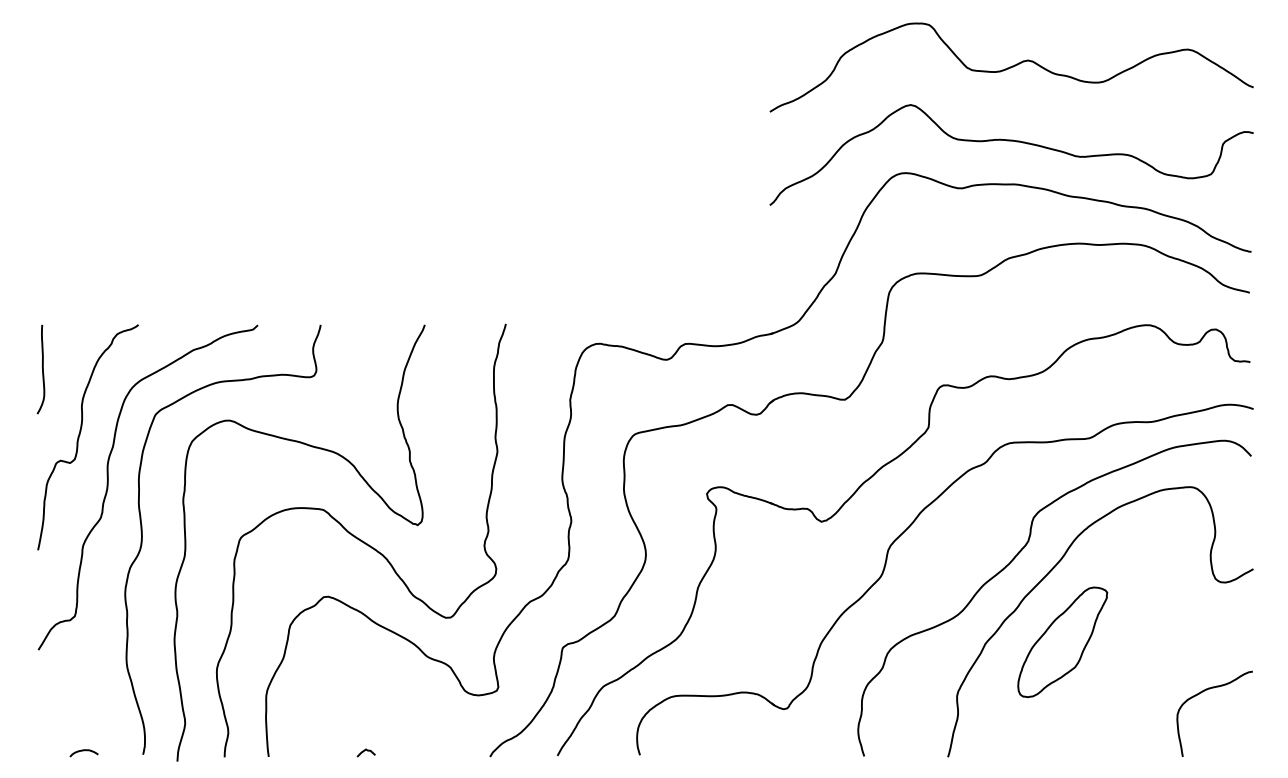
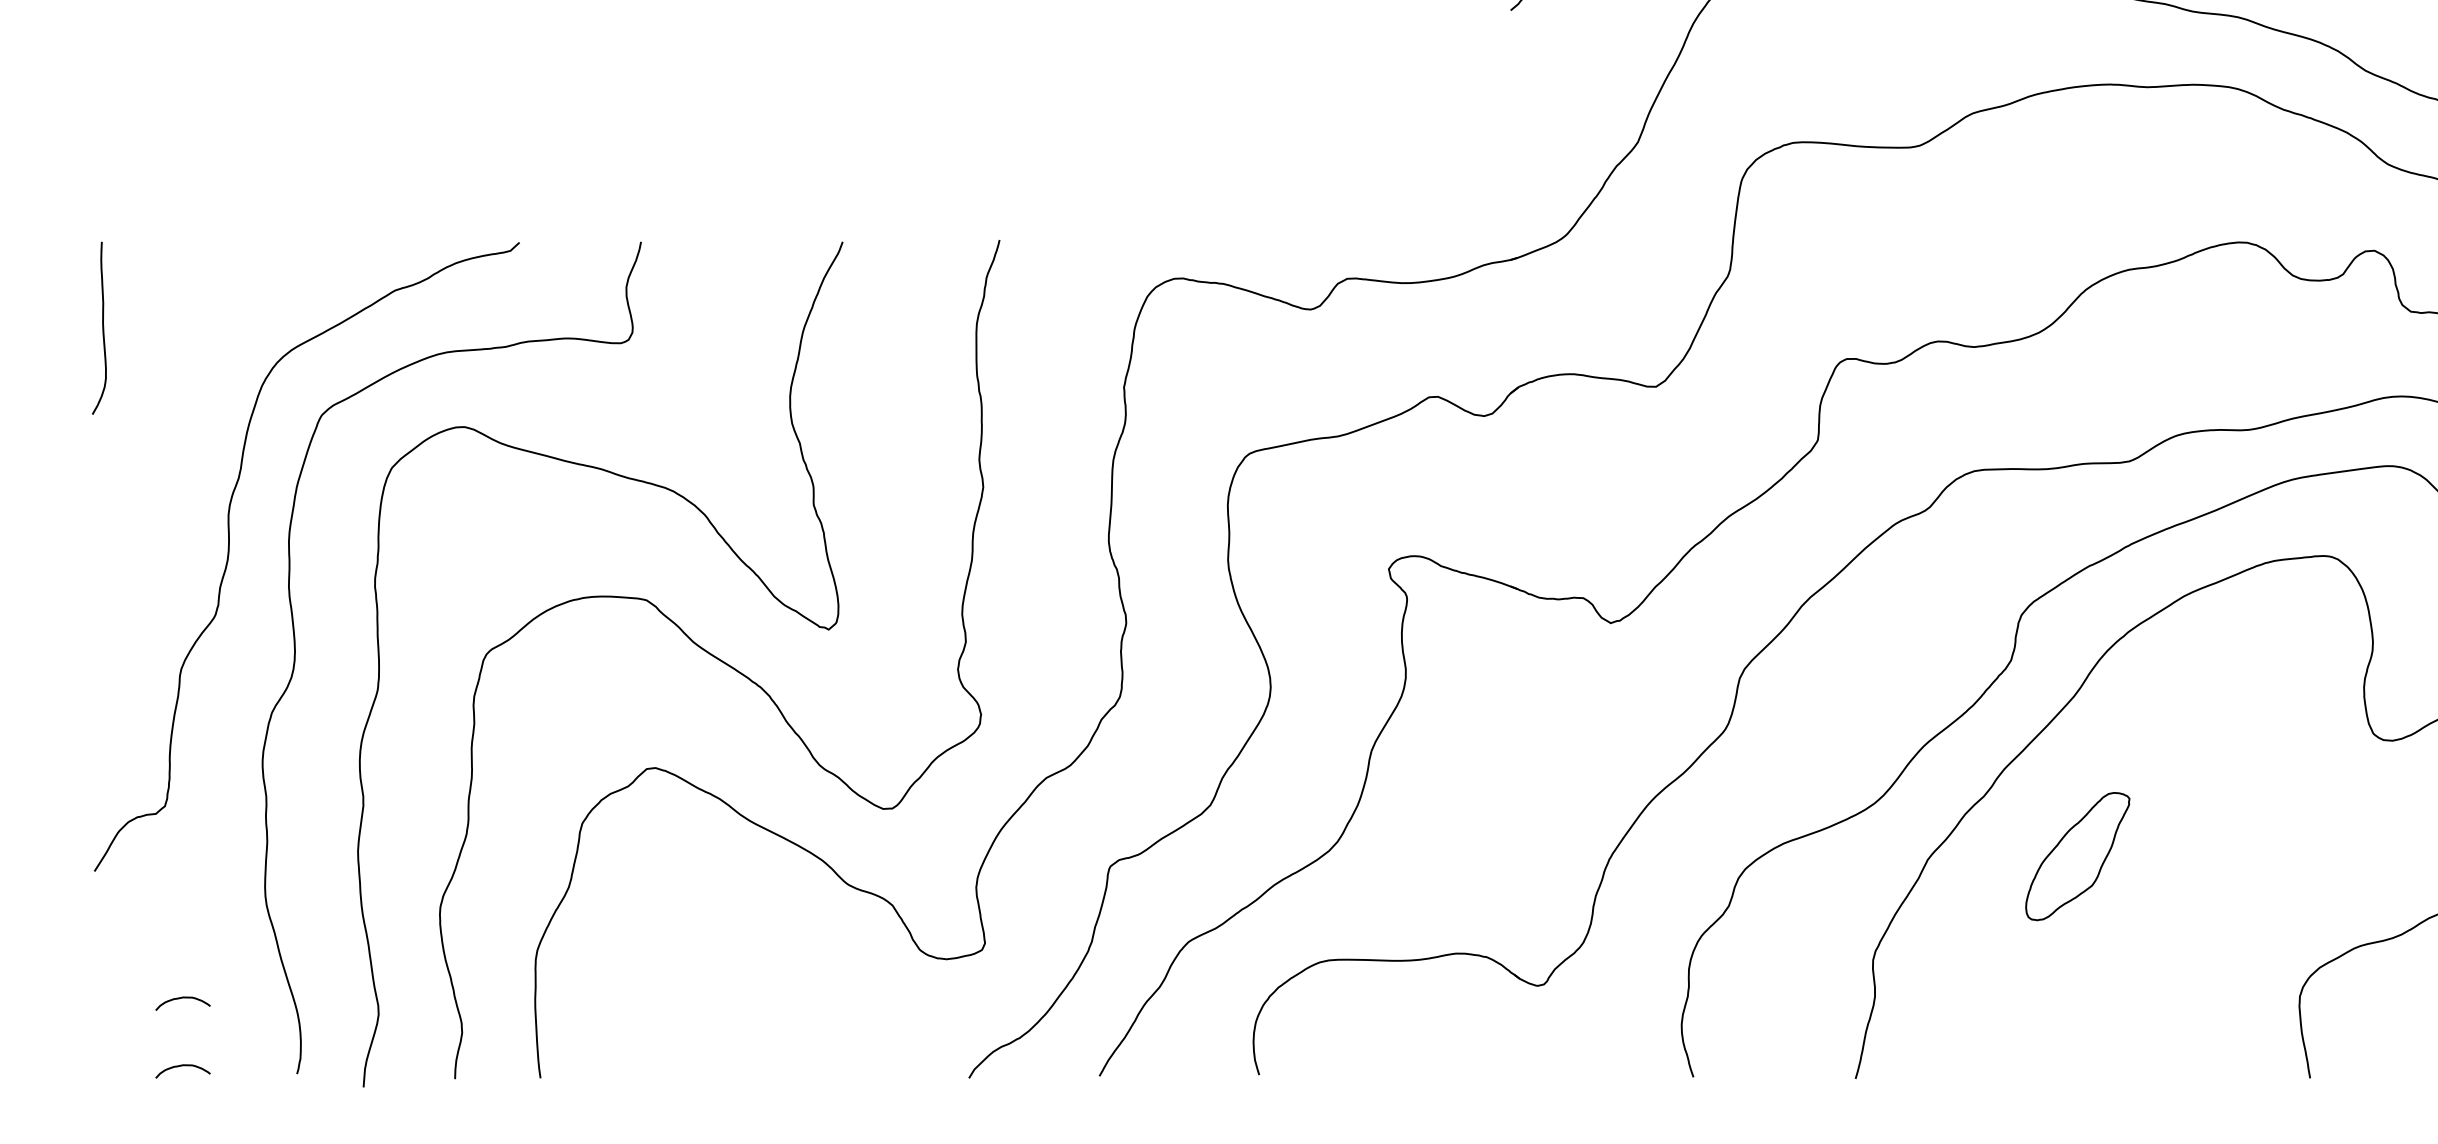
curve: (80, 435) -> (175, 456), removed
part: (1062, 642) -> (2077, 856), size x0.6
curve: (83, 716) -> (181, 1000), added
curve: (364, 751) -> (725, 1067), removed

